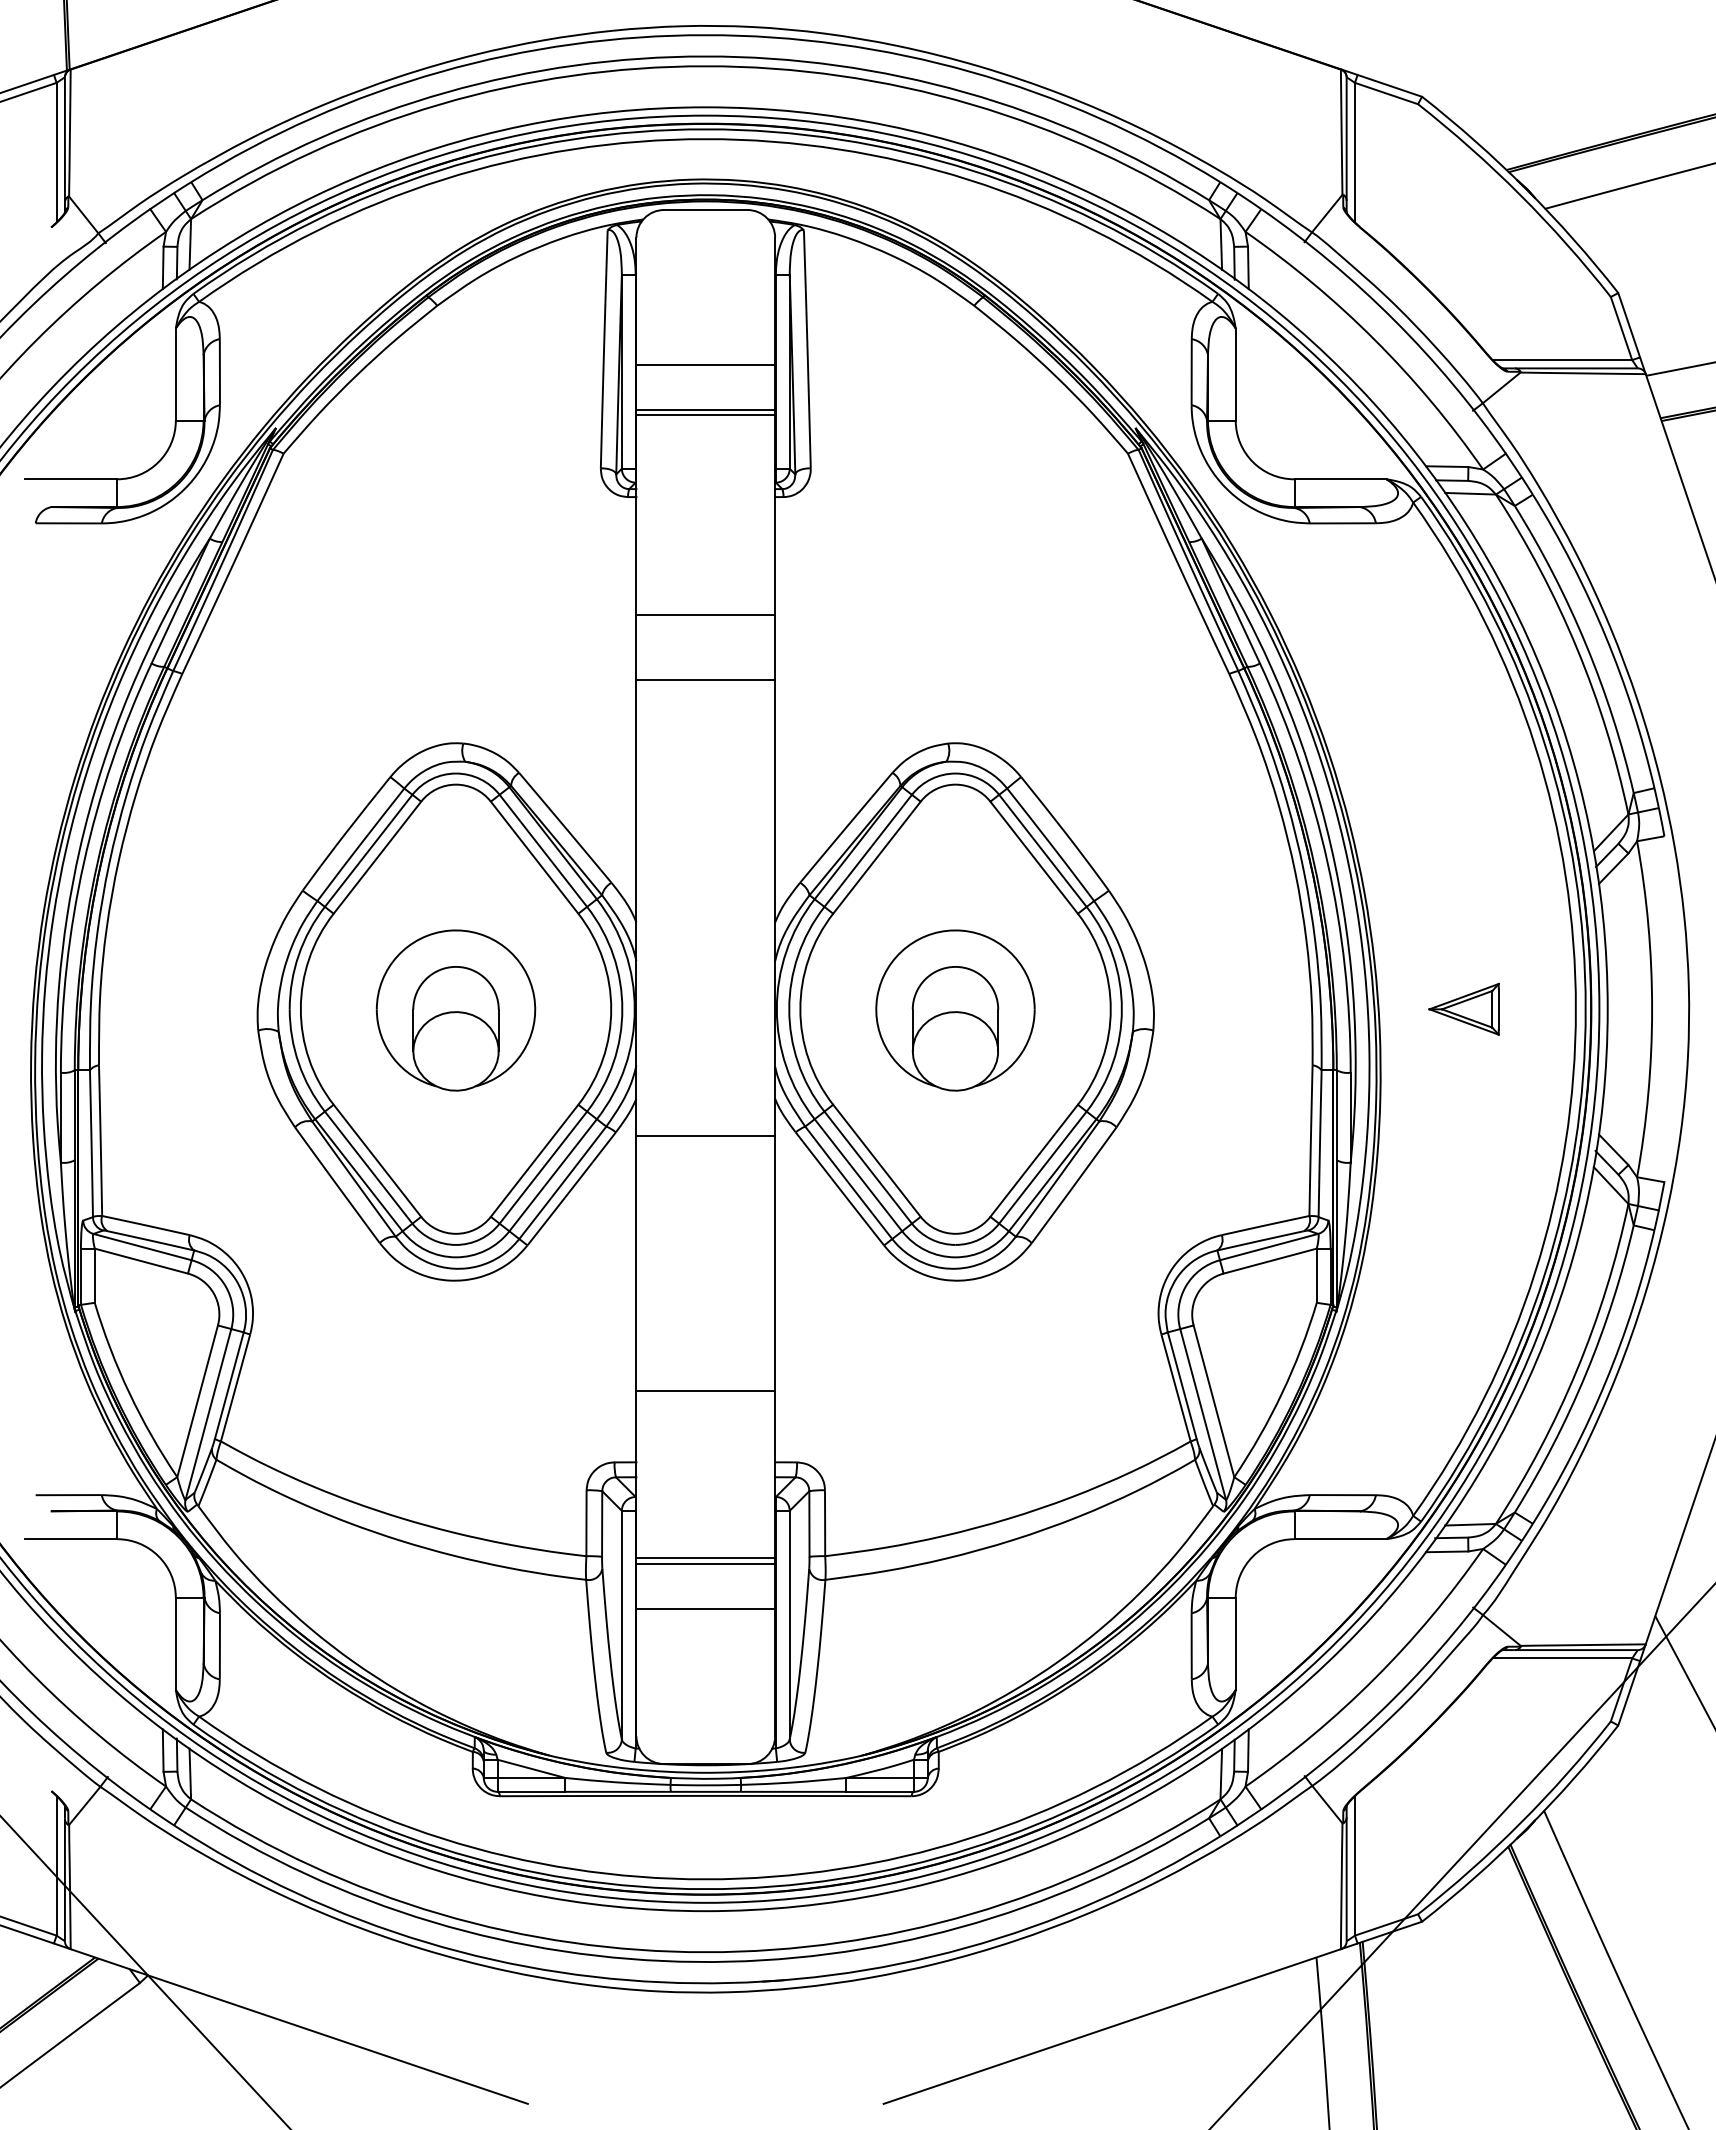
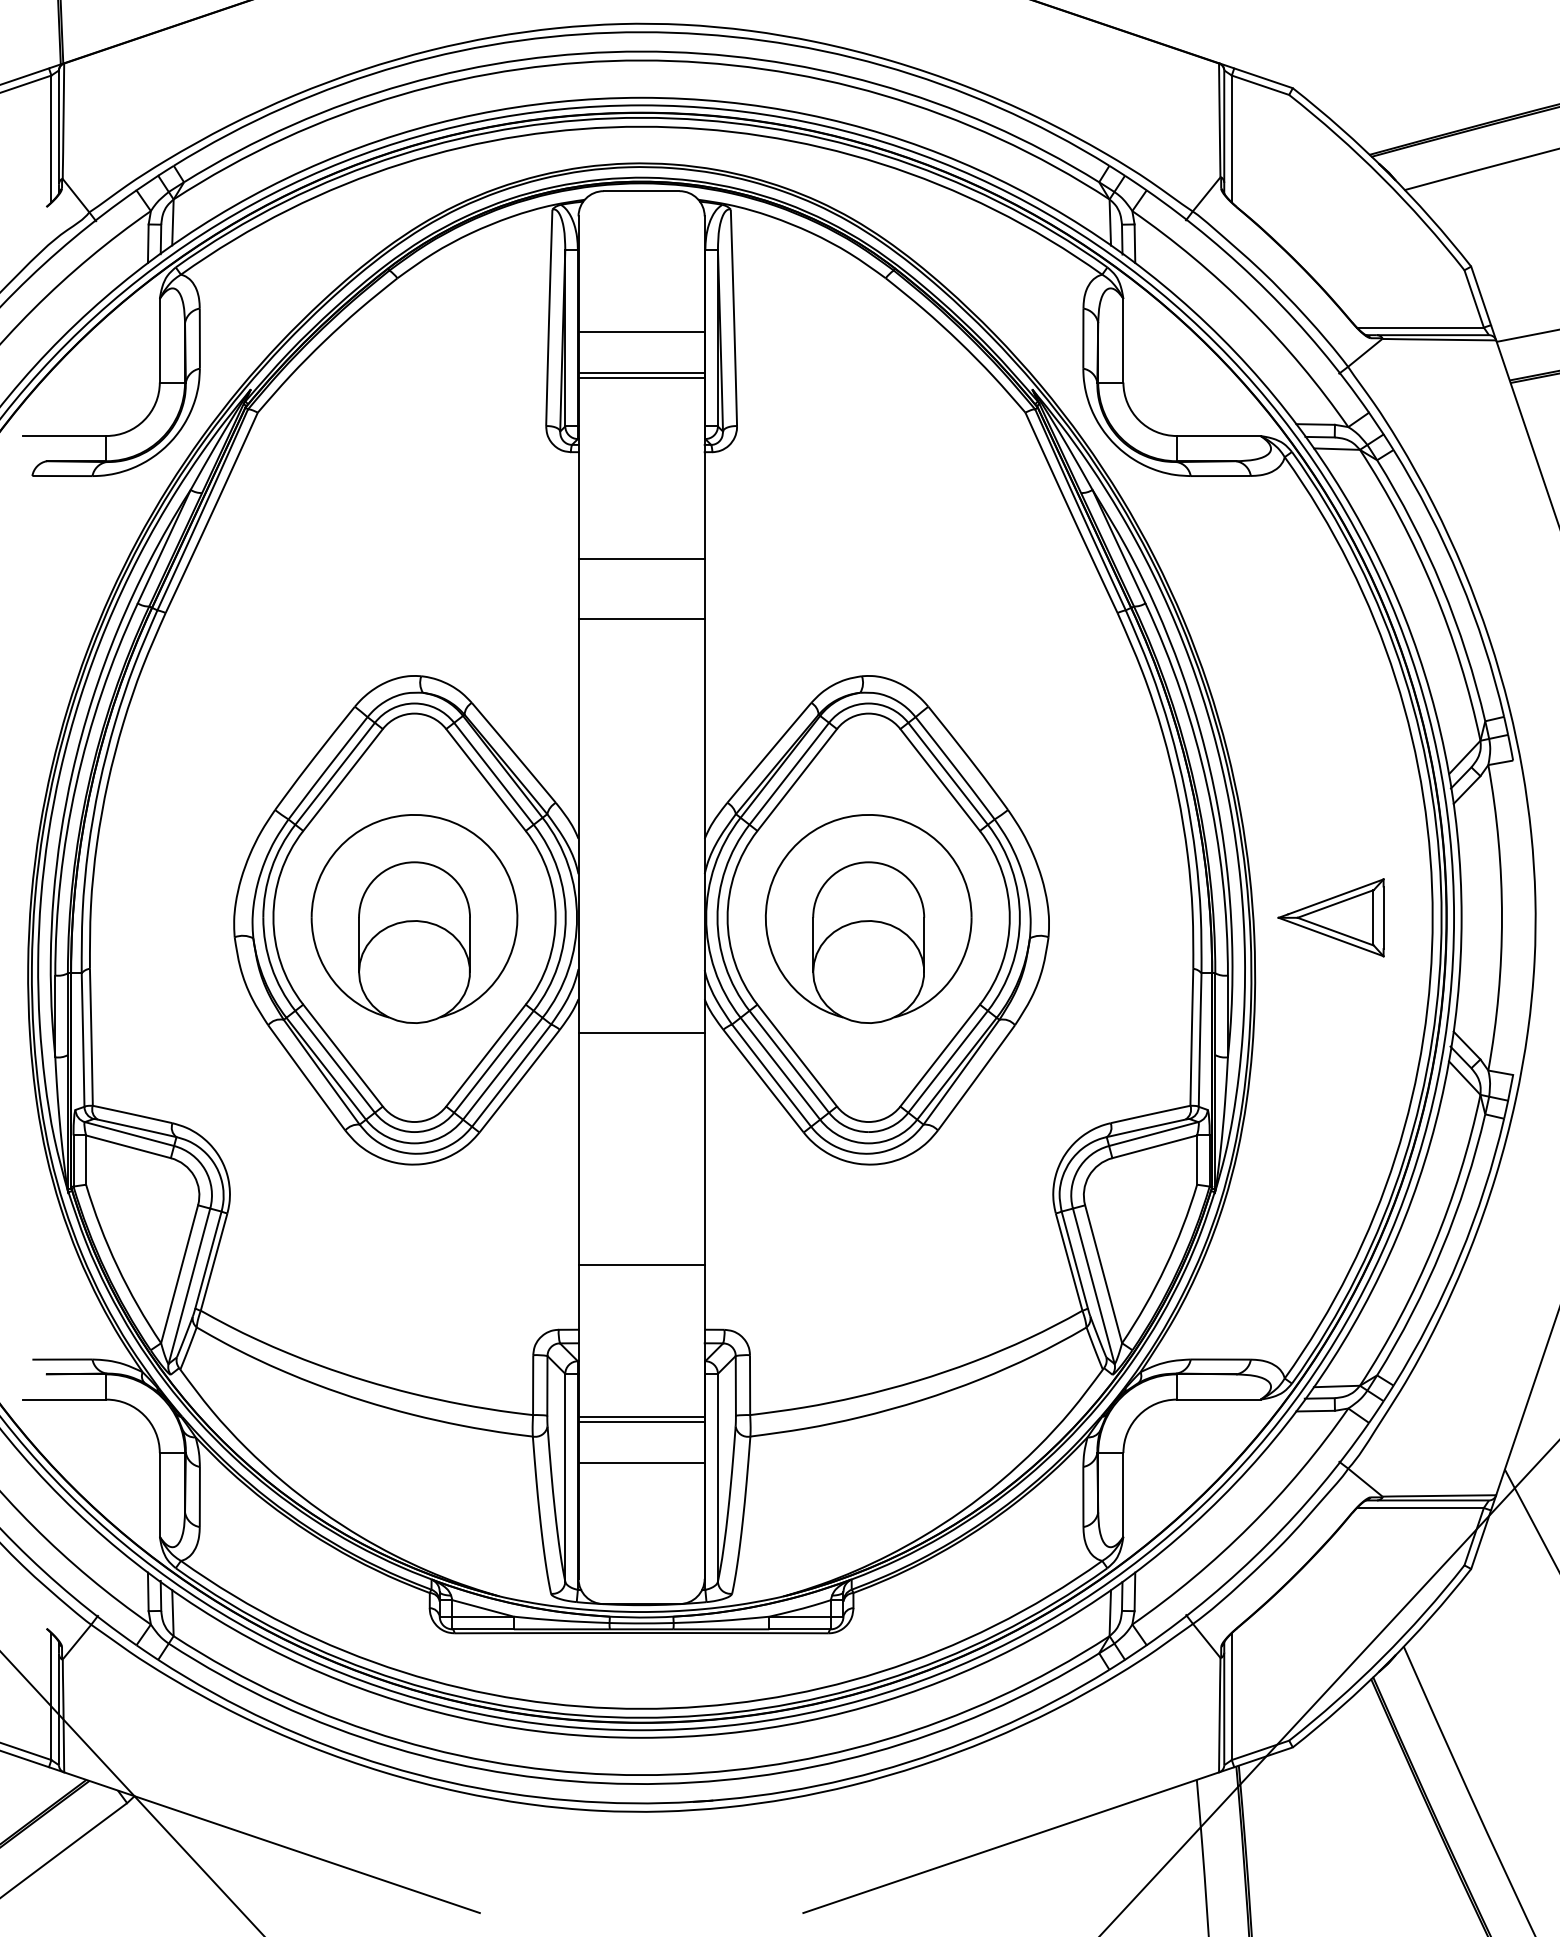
part: (1463, 1008) -> (1330, 917), size x1.67
part: (455, 1010) -> (414, 918), size x1.43
part: (955, 1010) -> (868, 918), size x1.43

